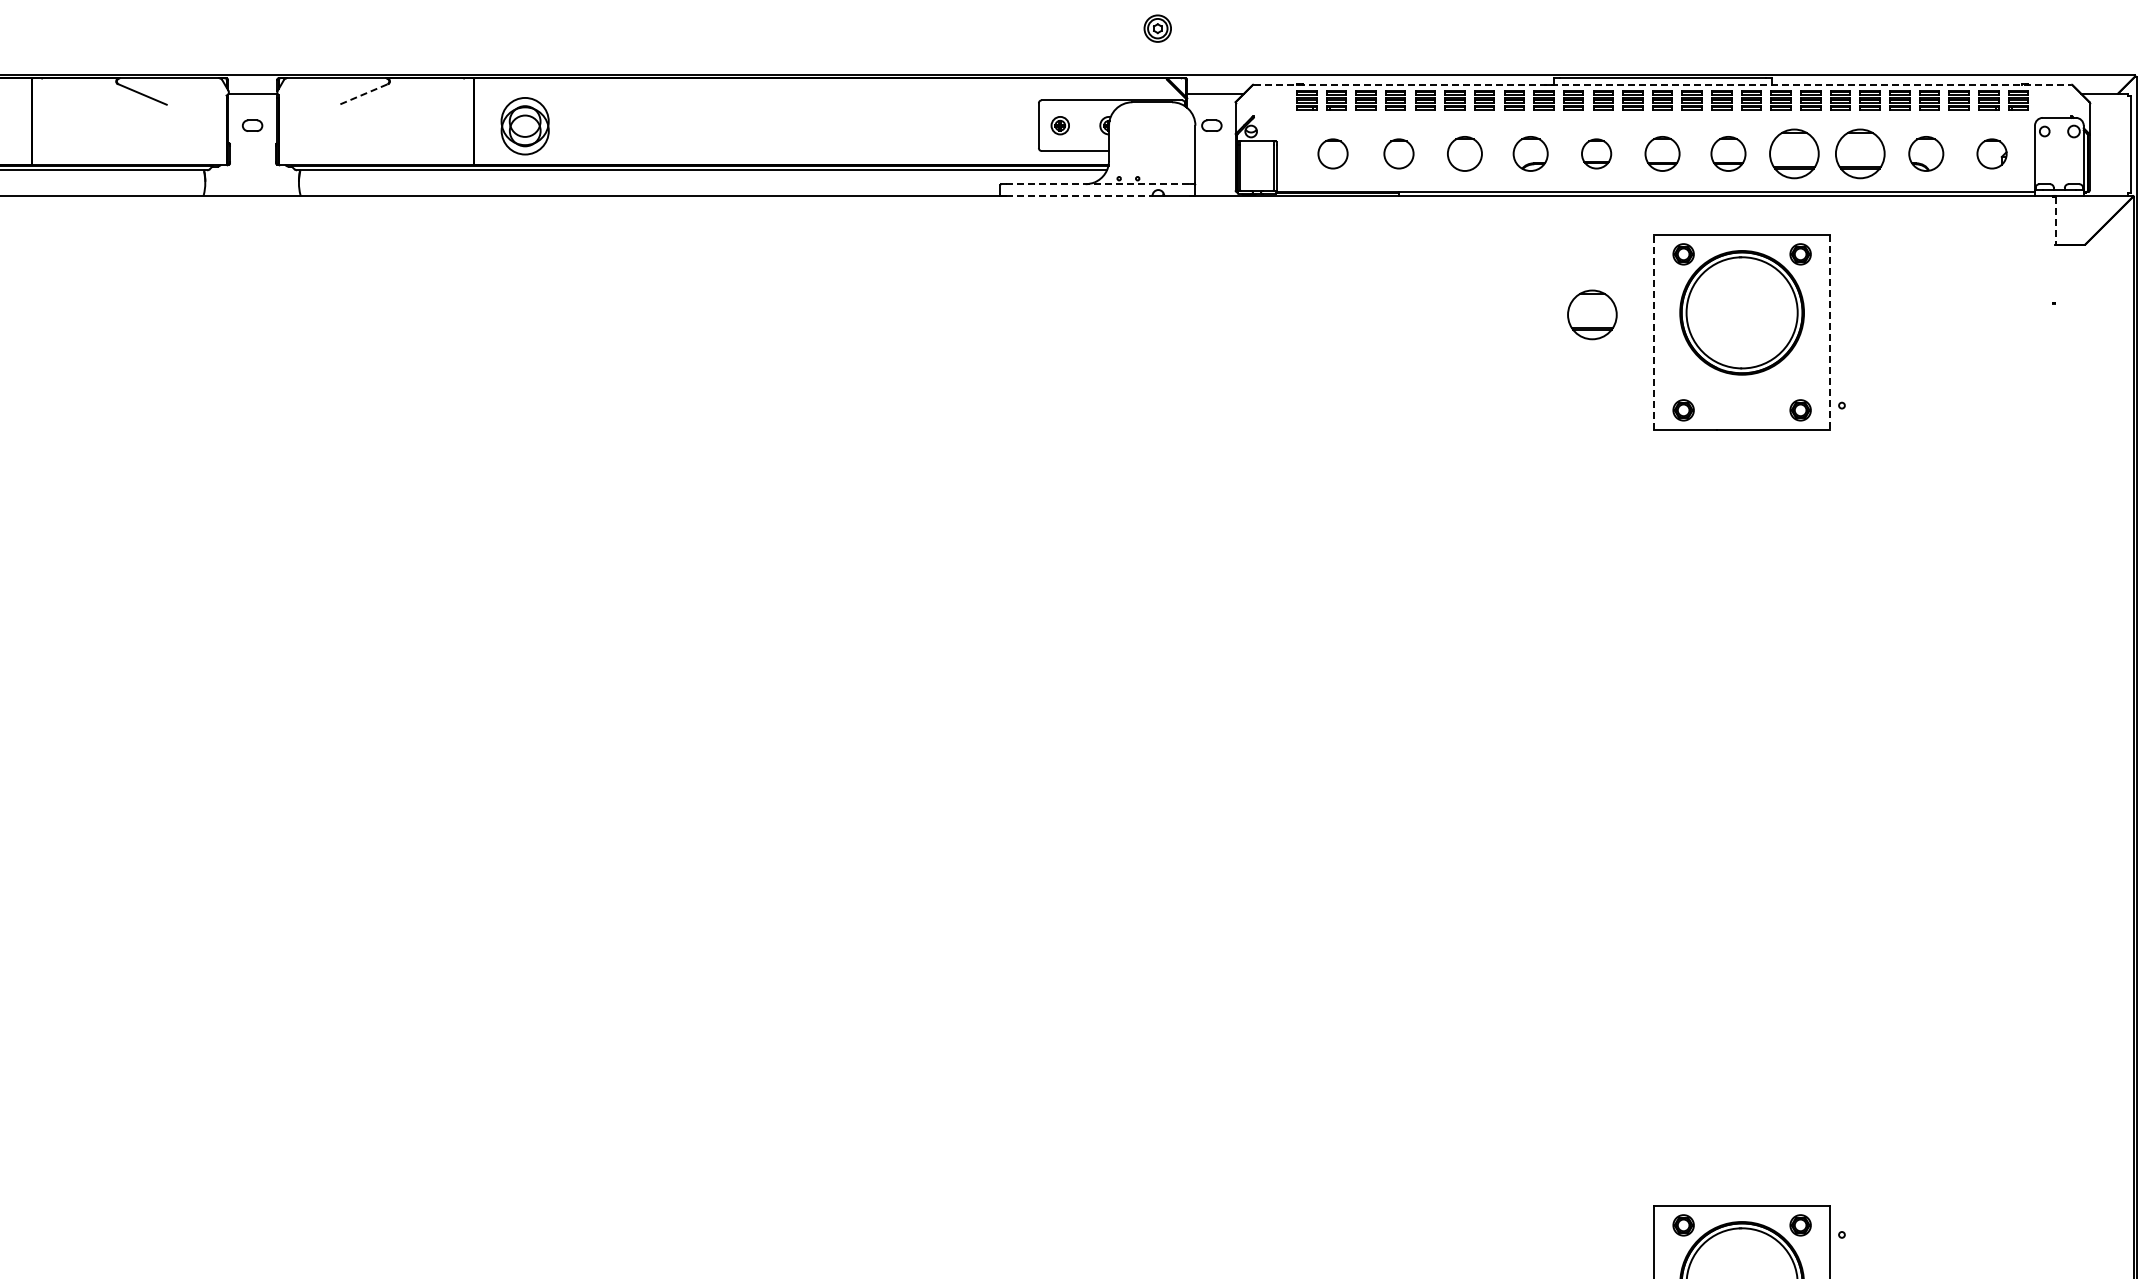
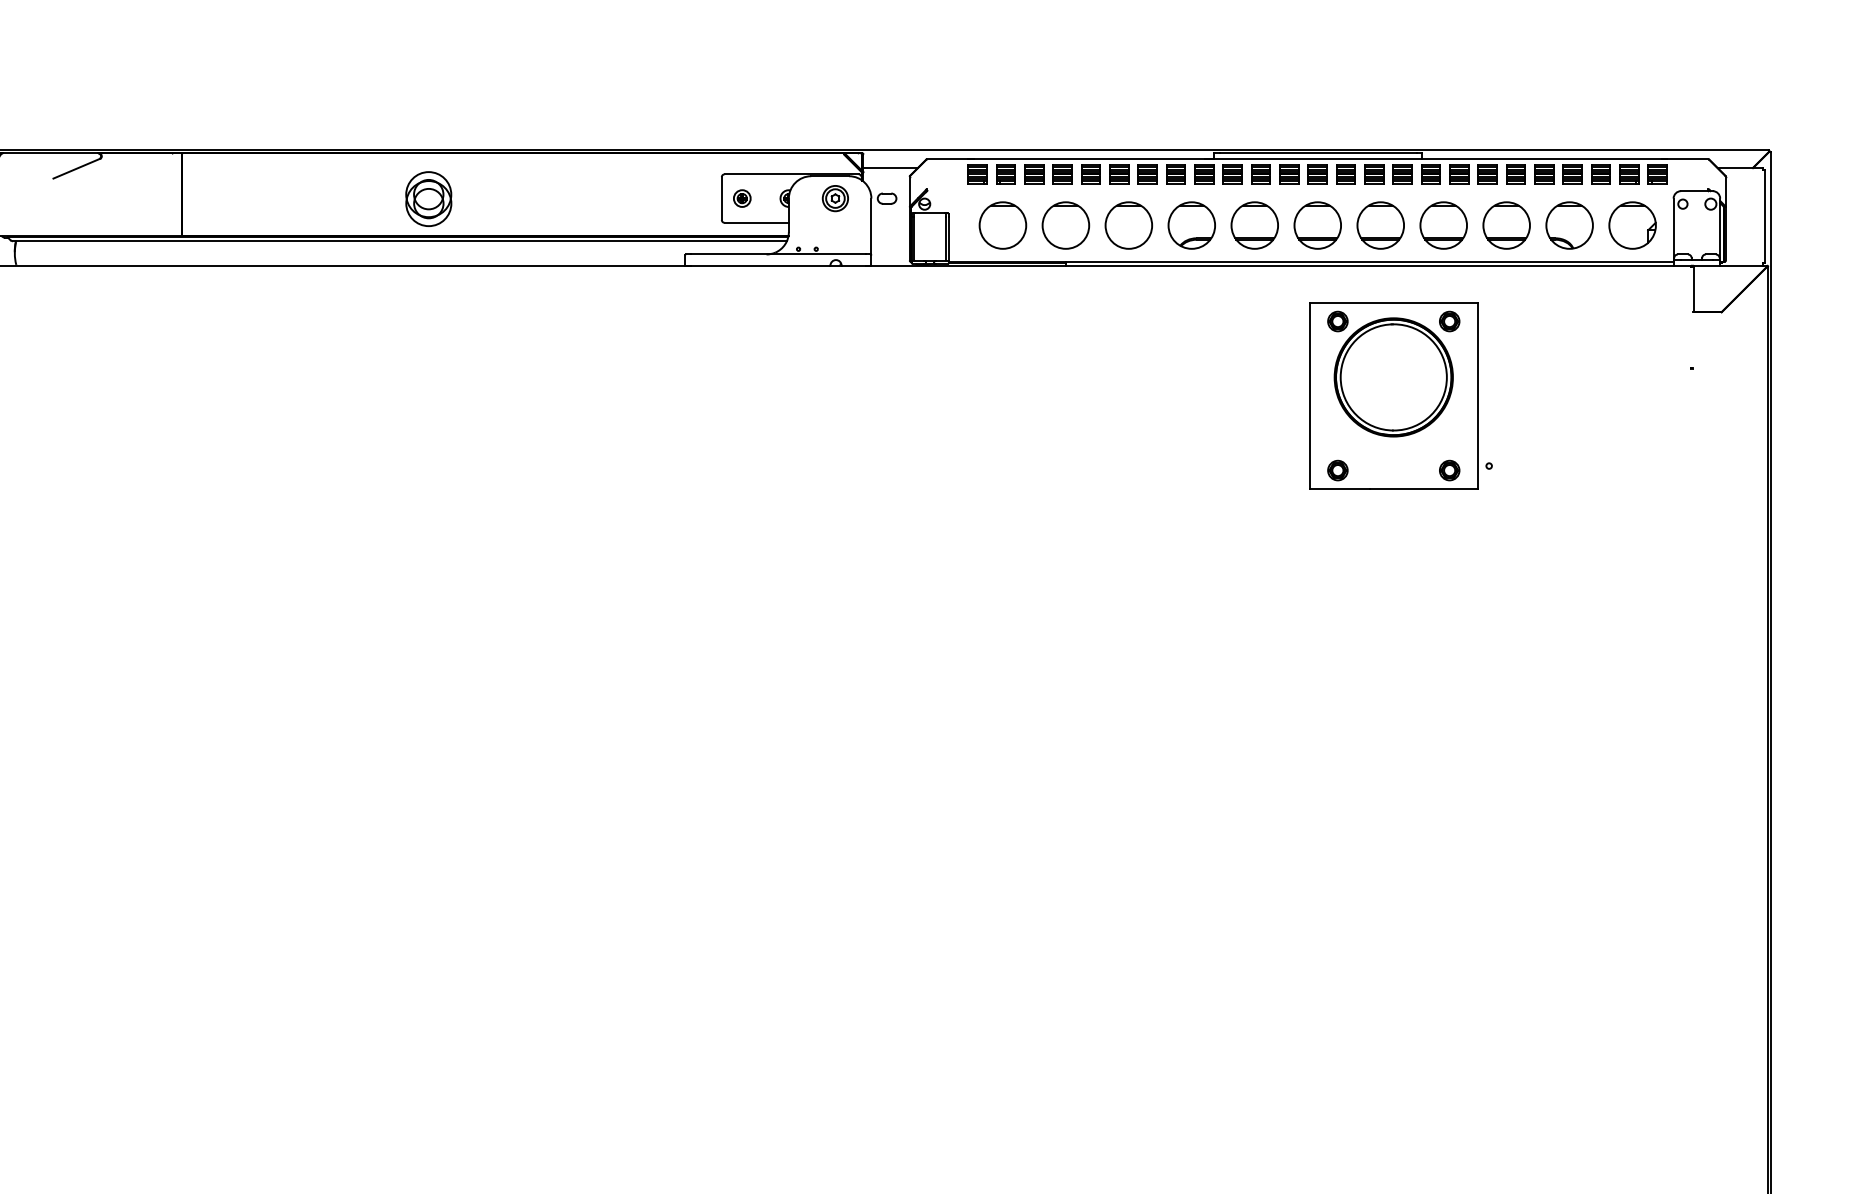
part: (1157, 28) -> (835, 198), moved
line: (1662, 84) -> (1317, 159), dashed -> solid
line: (362, 94) -> (75, 168), dashed -> solid
part: (524, 126) -> (428, 199), moved
part: (1332, 153) -> (1002, 225), size x1.67
part: (1398, 153) -> (1065, 225), size x1.67
part: (1464, 153) -> (1128, 225), size x1.43
part: (1530, 153) -> (1191, 225), size x1.43
part: (1596, 153) -> (1254, 225), size x1.67
part: (1662, 153) -> (1317, 225), size x1.43
part: (1728, 153) -> (1380, 225), size x1.43
part: (1926, 153) -> (1569, 225), size x1.43
part: (1991, 153) -> (1632, 225), size x1.67
line: (1097, 184) -> (777, 254), dashed -> solid
line: (1079, 195) -> (760, 265), dashed -> solid
line: (2056, 220) -> (1694, 289), dashed -> solid
part: (1592, 314) -> (1250, 379), removed
line: (1654, 331) -> (1310, 395), dashed -> solid
line: (1829, 332) -> (1477, 396), dashed -> solid

